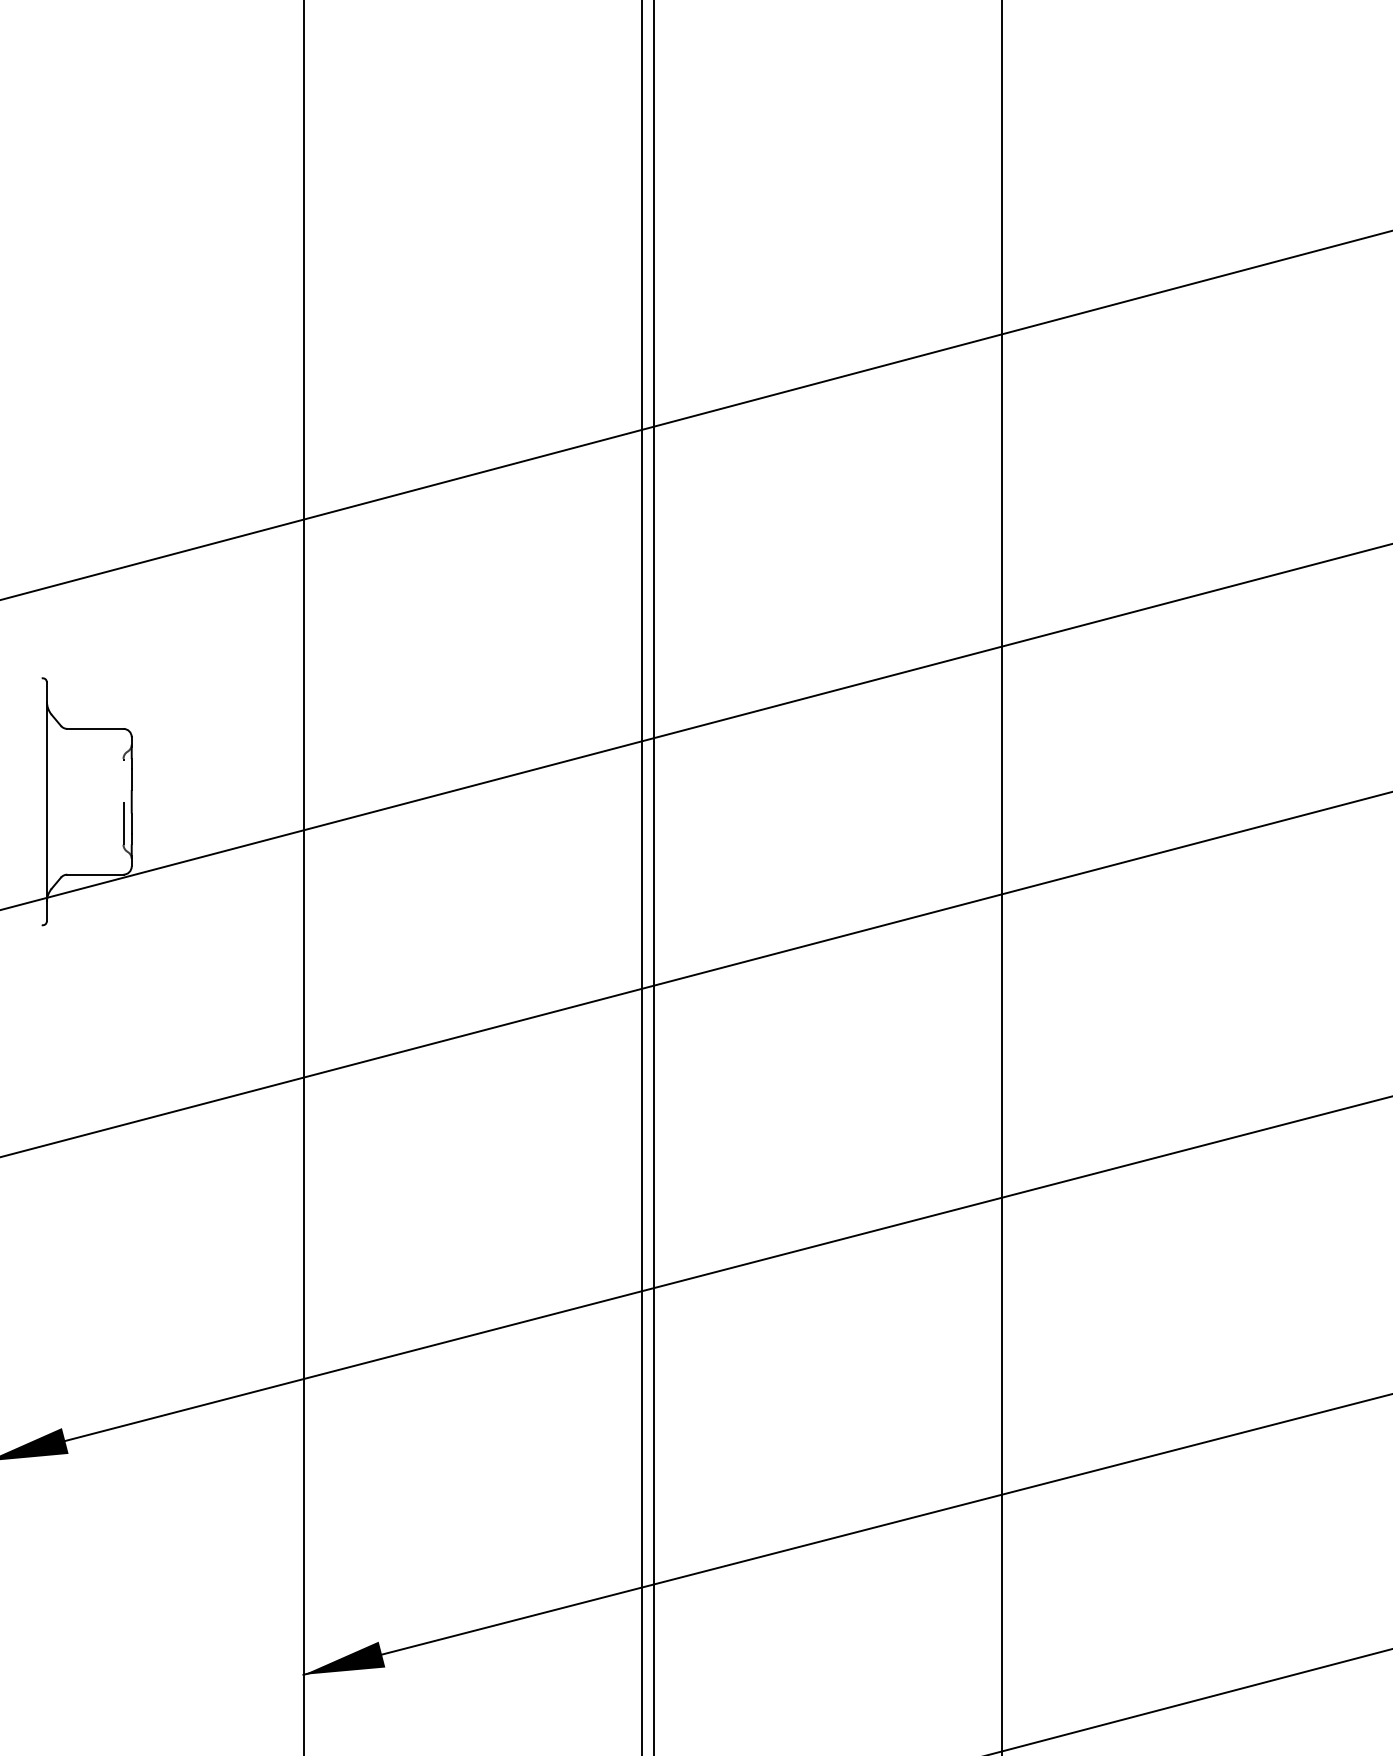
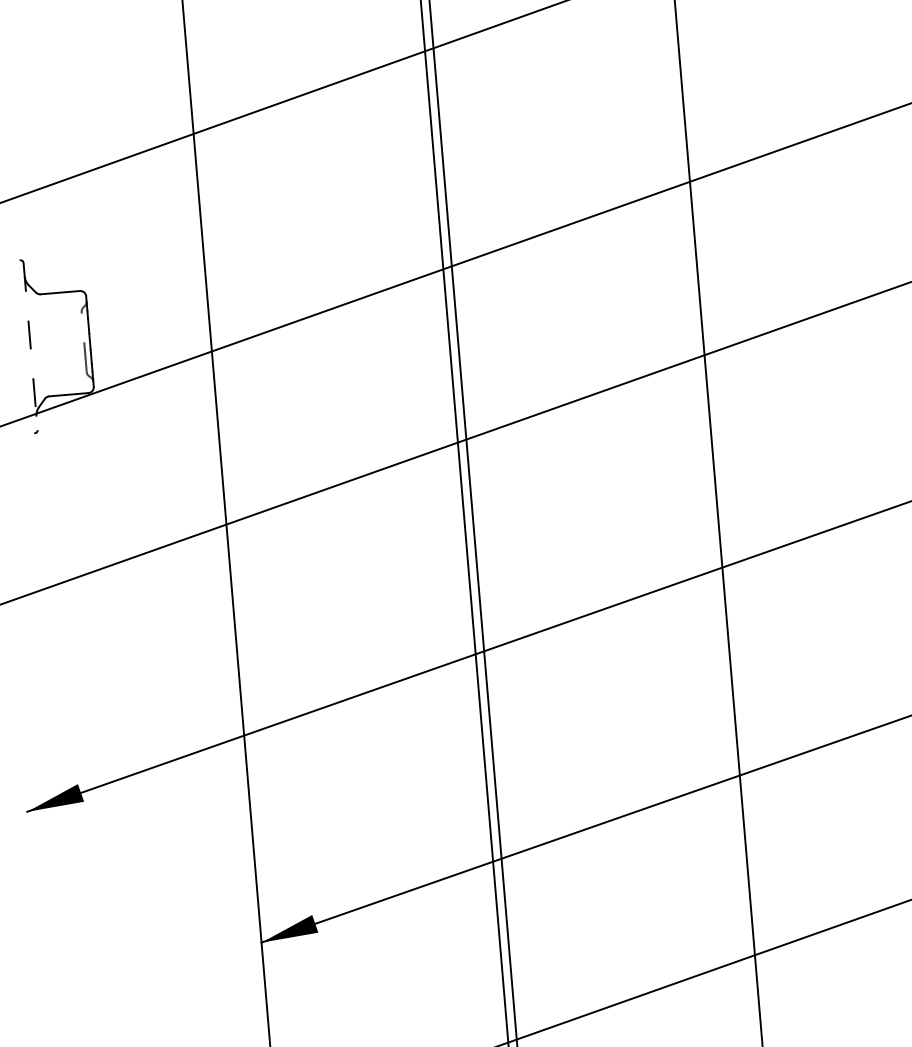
line: (46, 802) -> (30, 347), solid -> dashed

